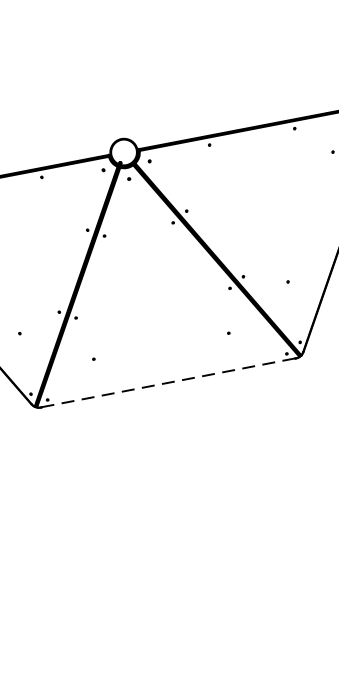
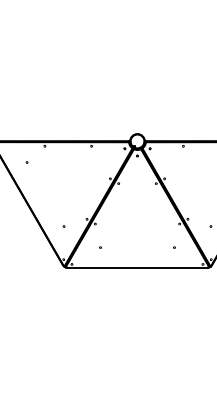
line: (168, 382) -> (137, 267), dashed -> solid

